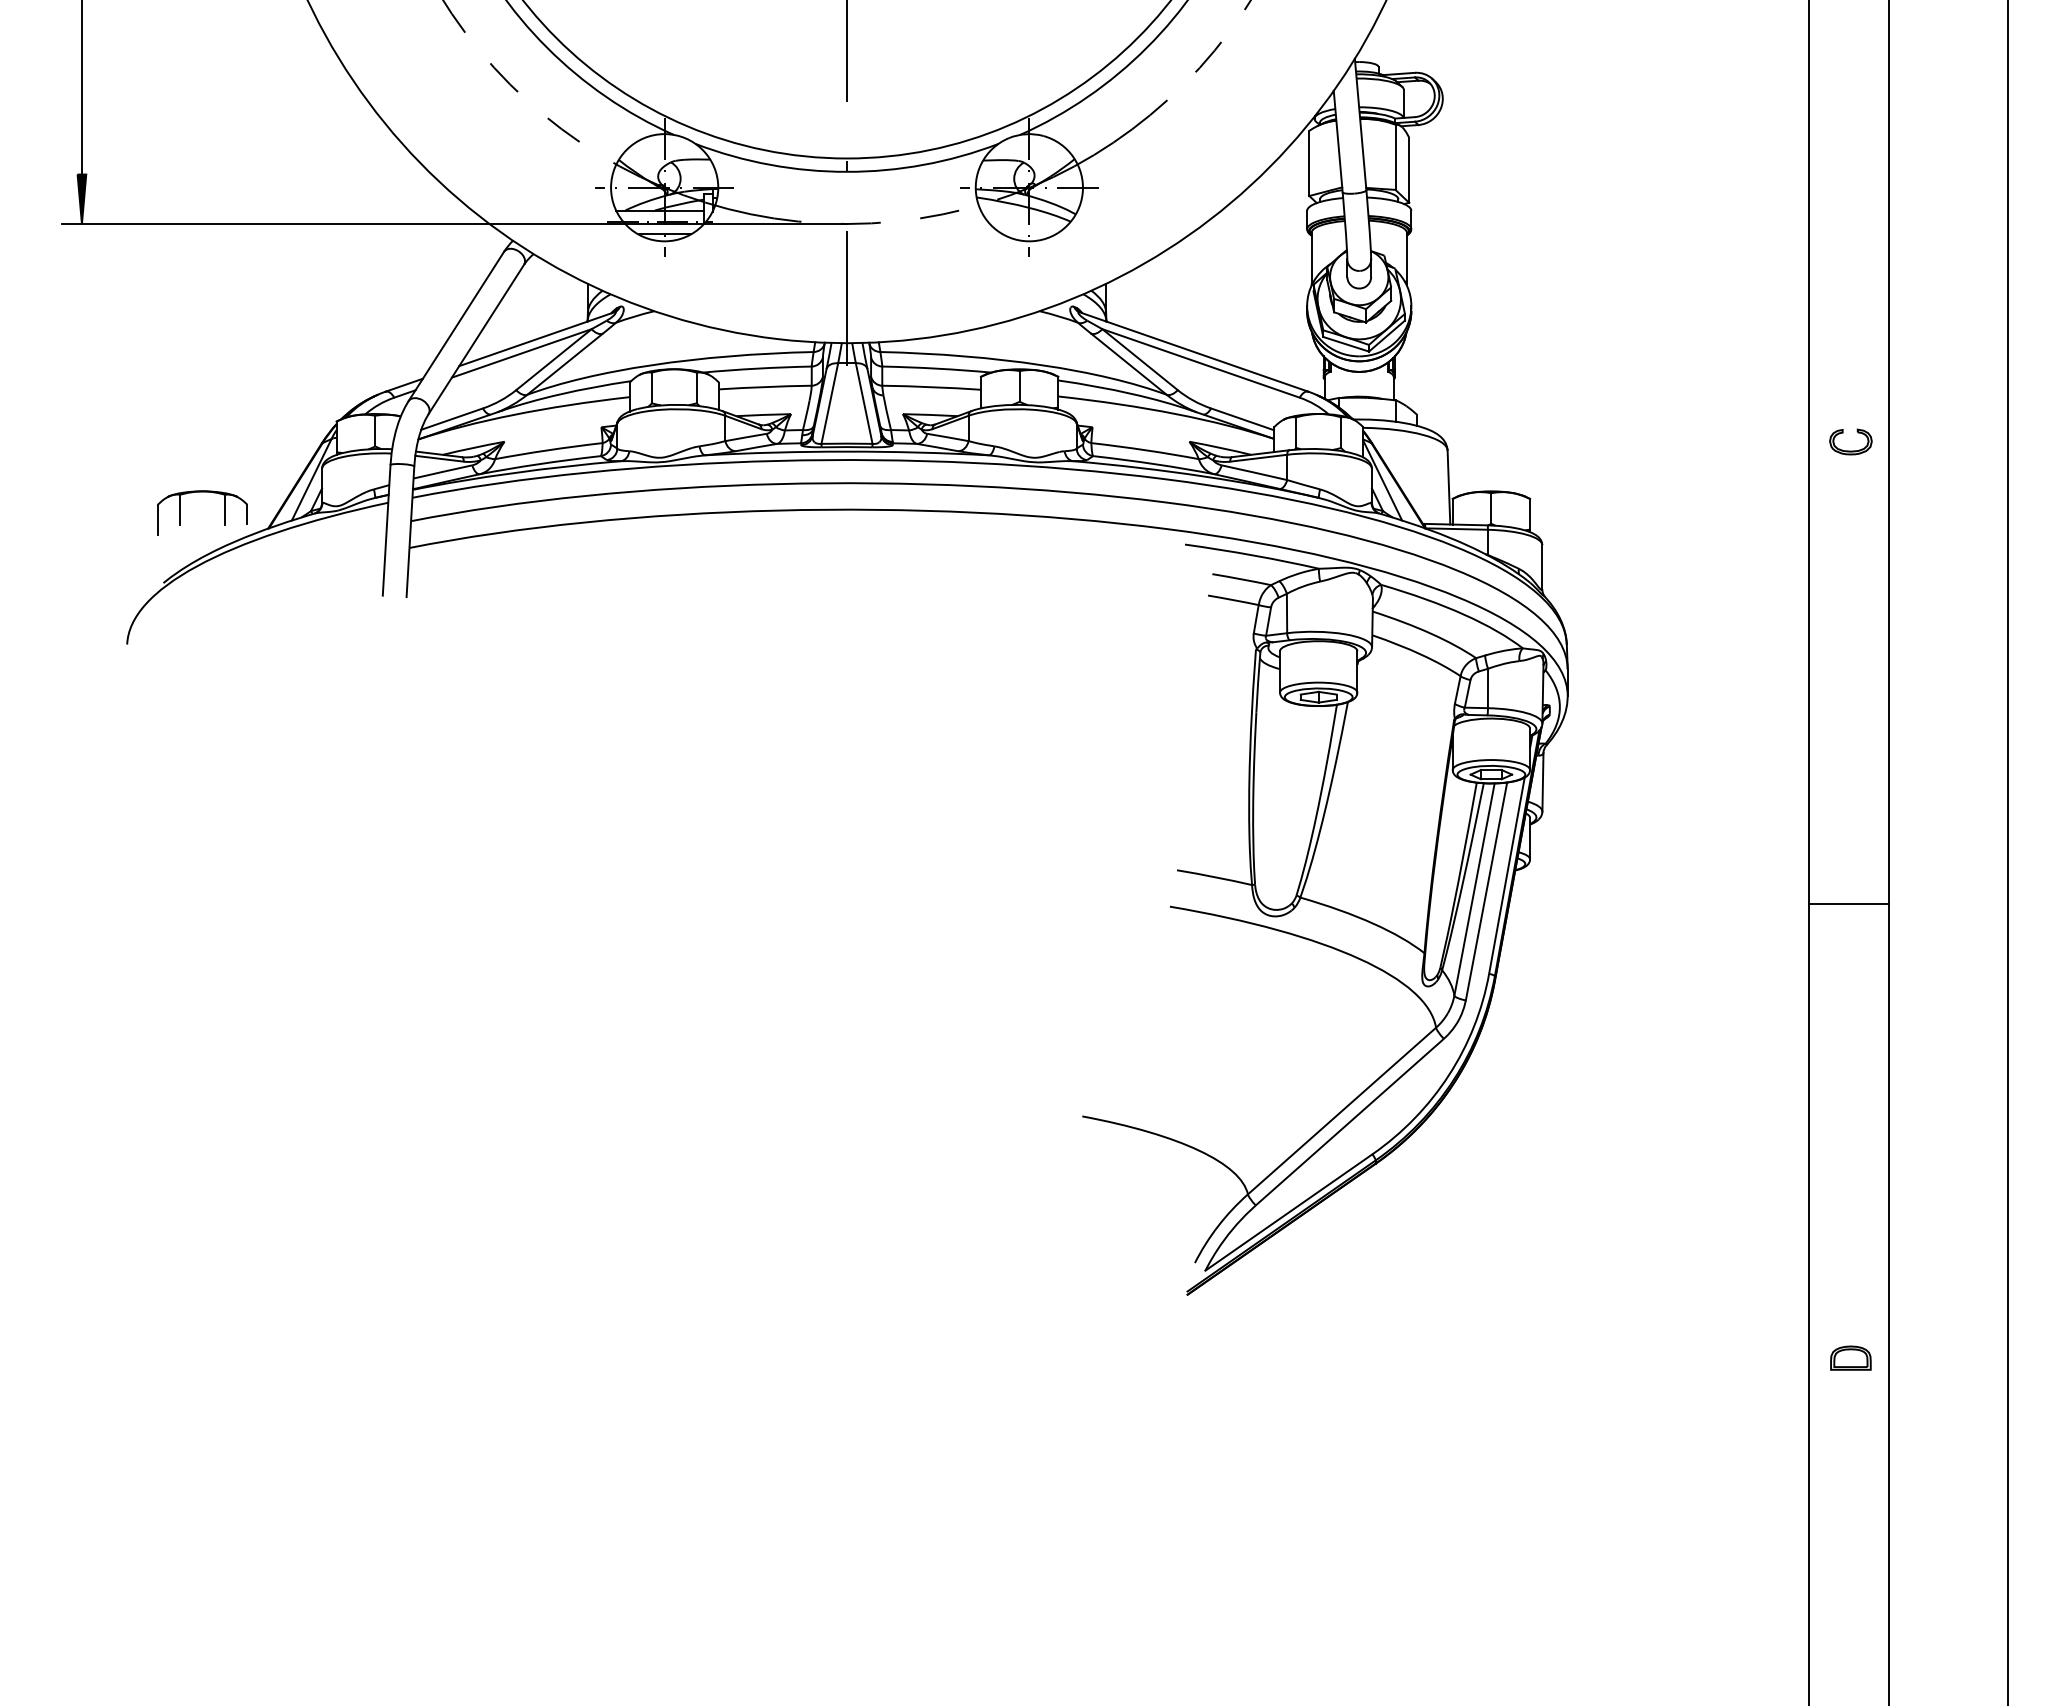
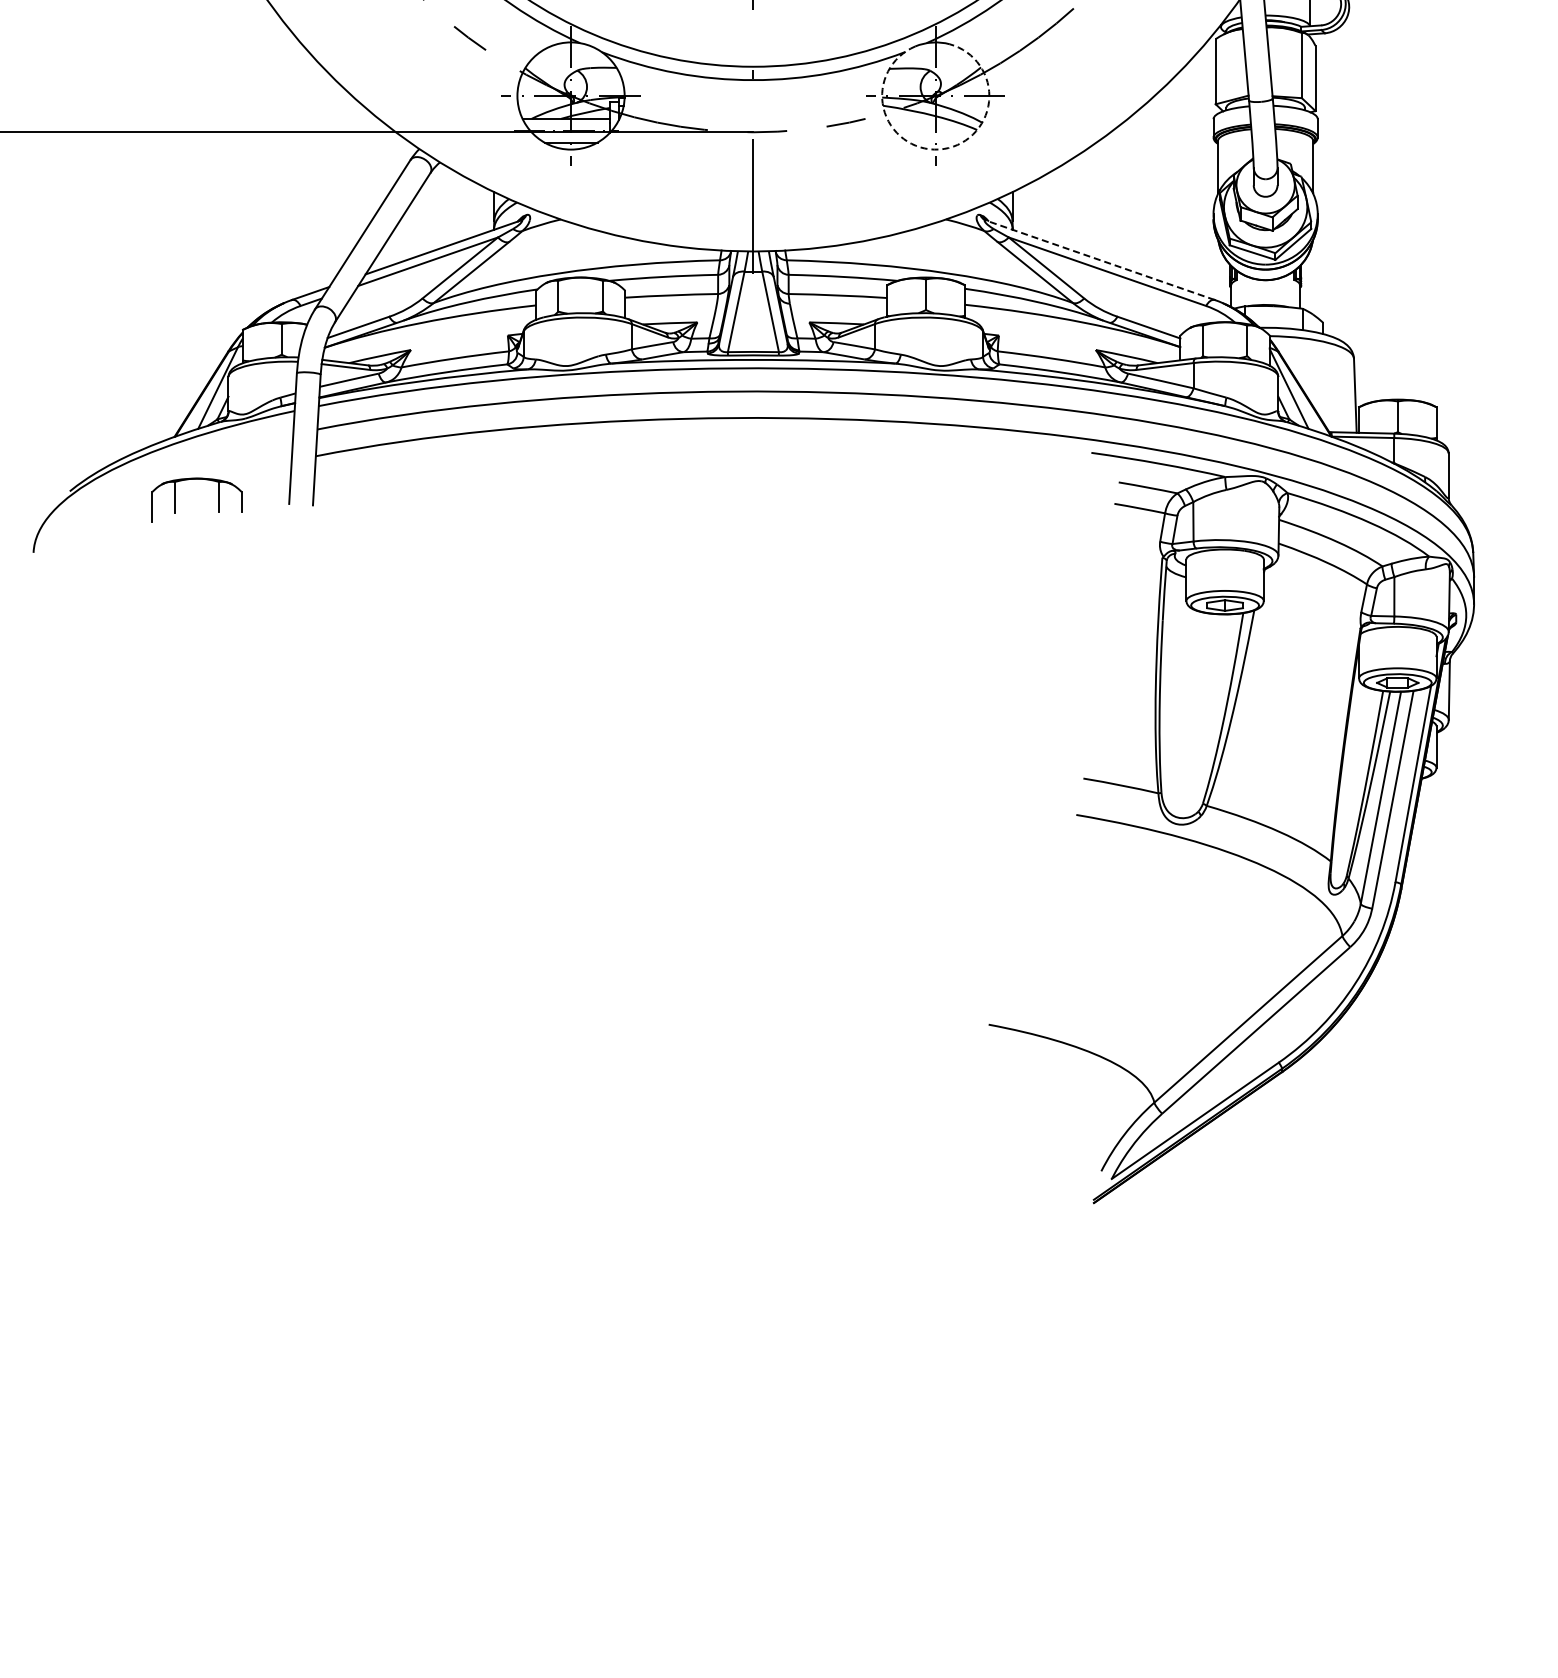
arc: (1032, 241) -> (938, 149), solid -> dashed
line: (1193, 351) -> (1099, 259), solid -> dashed
part: (202, 492) -> (196, 479), moved

